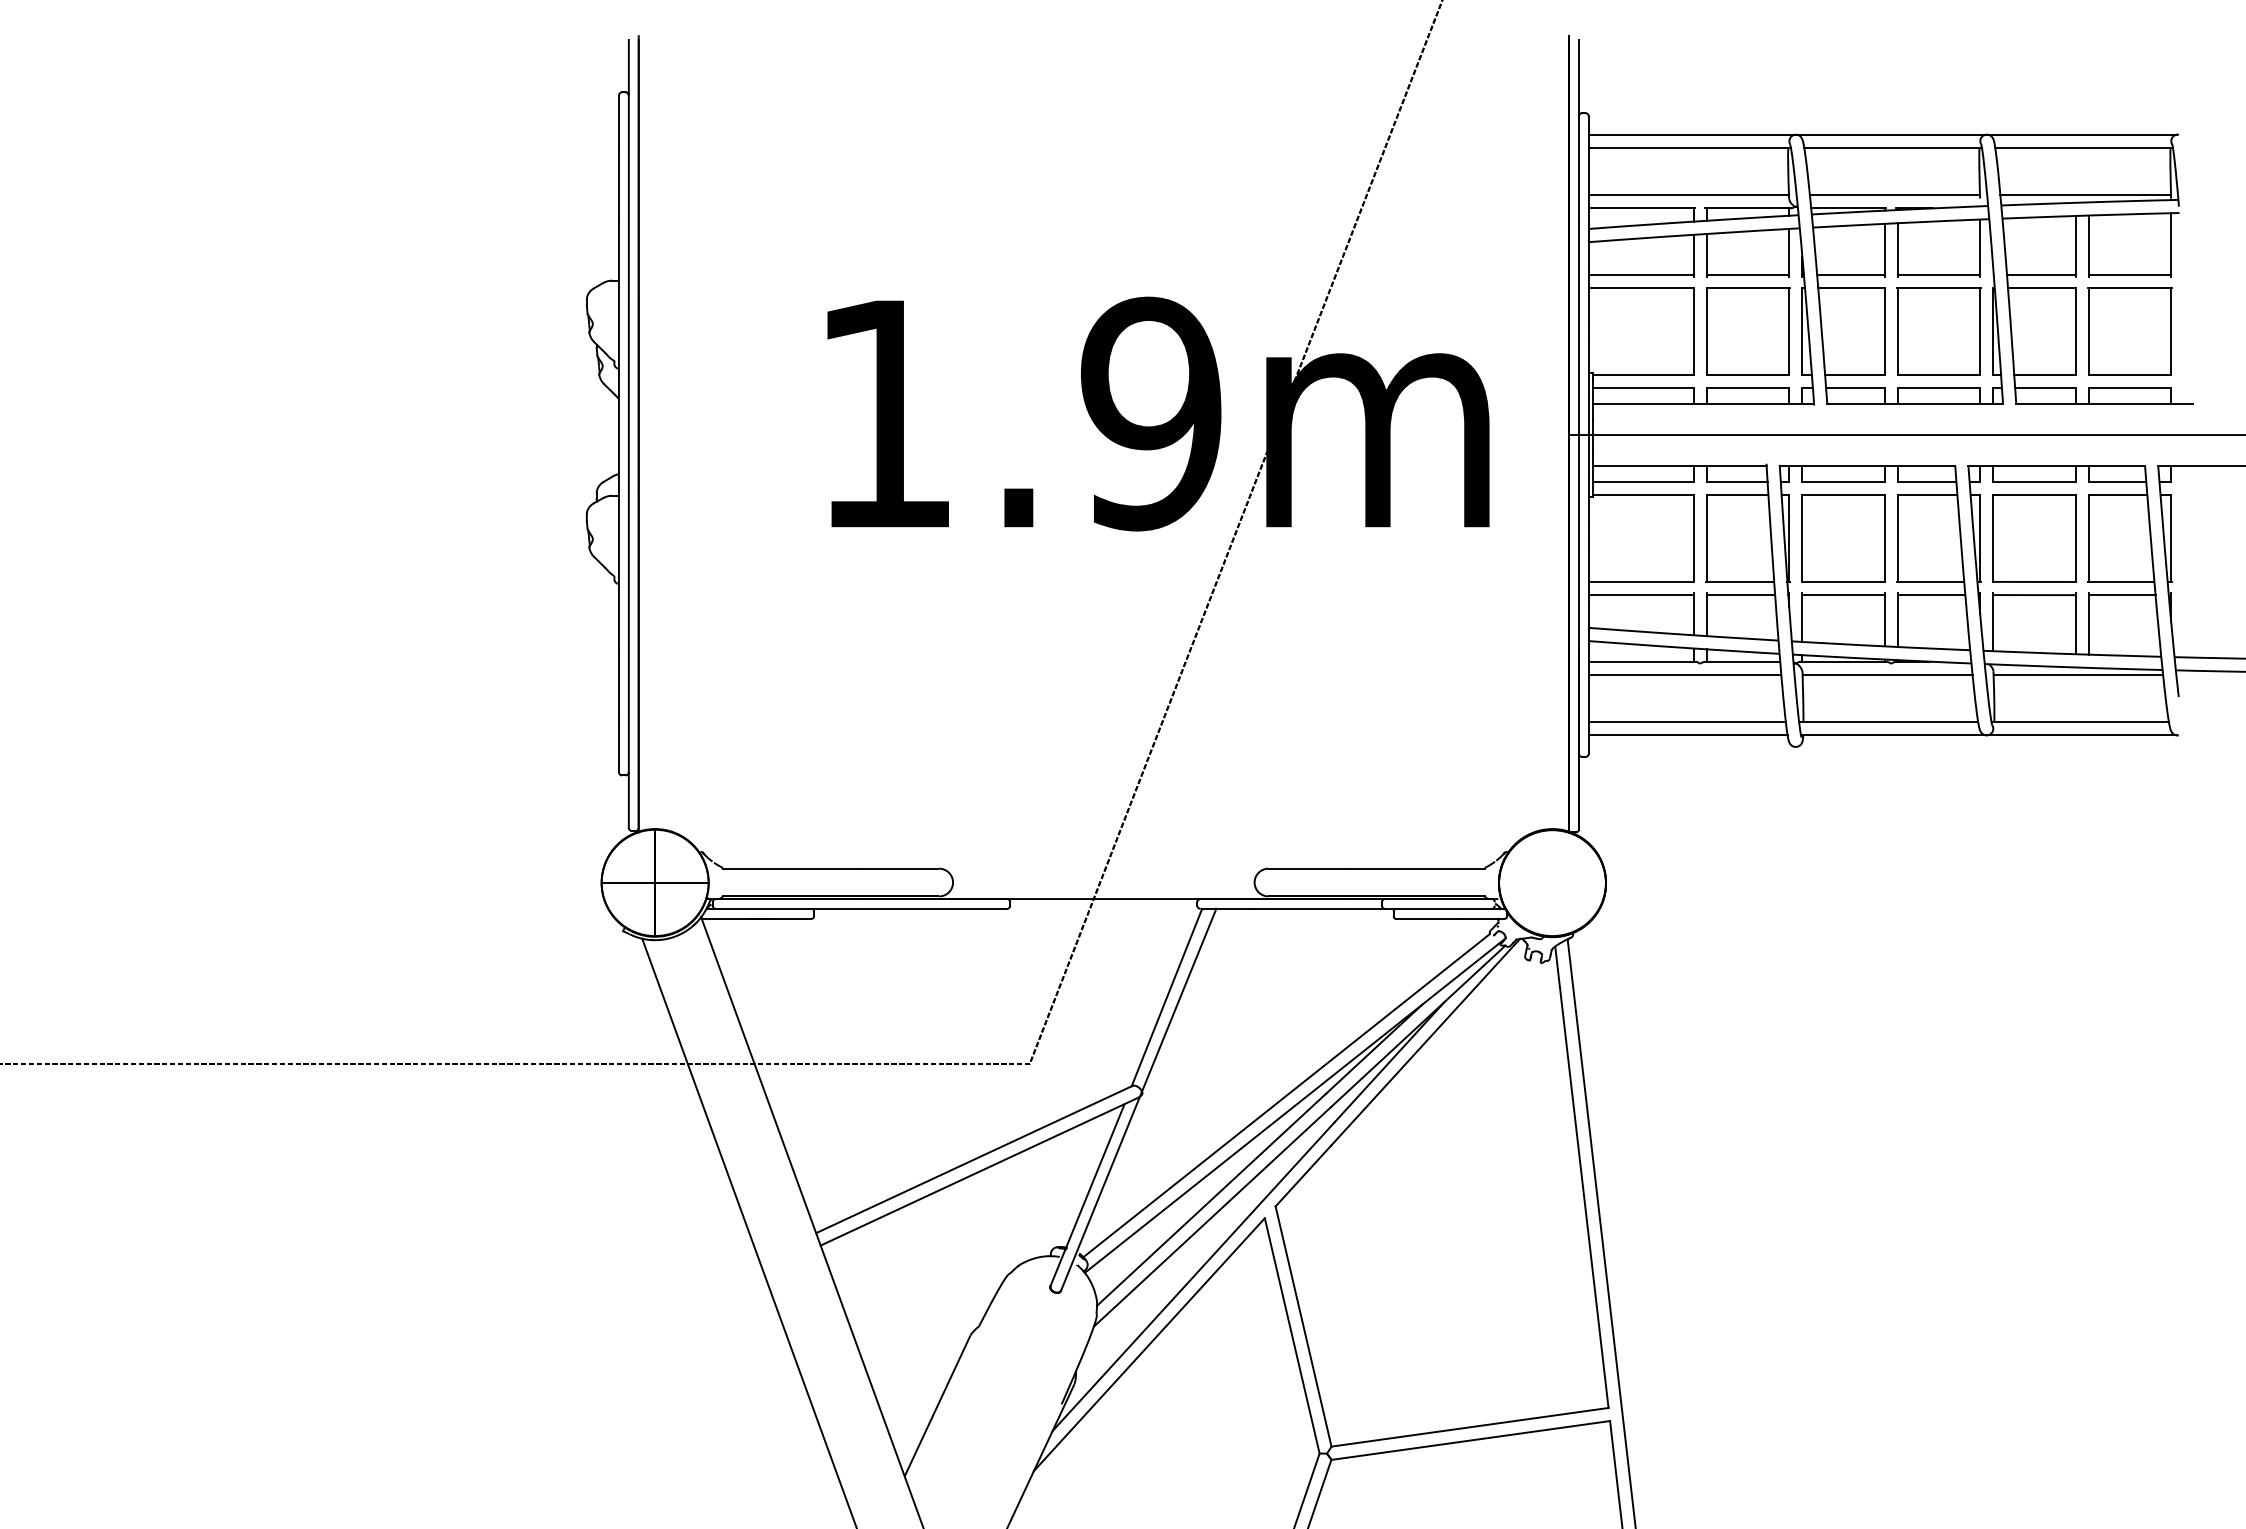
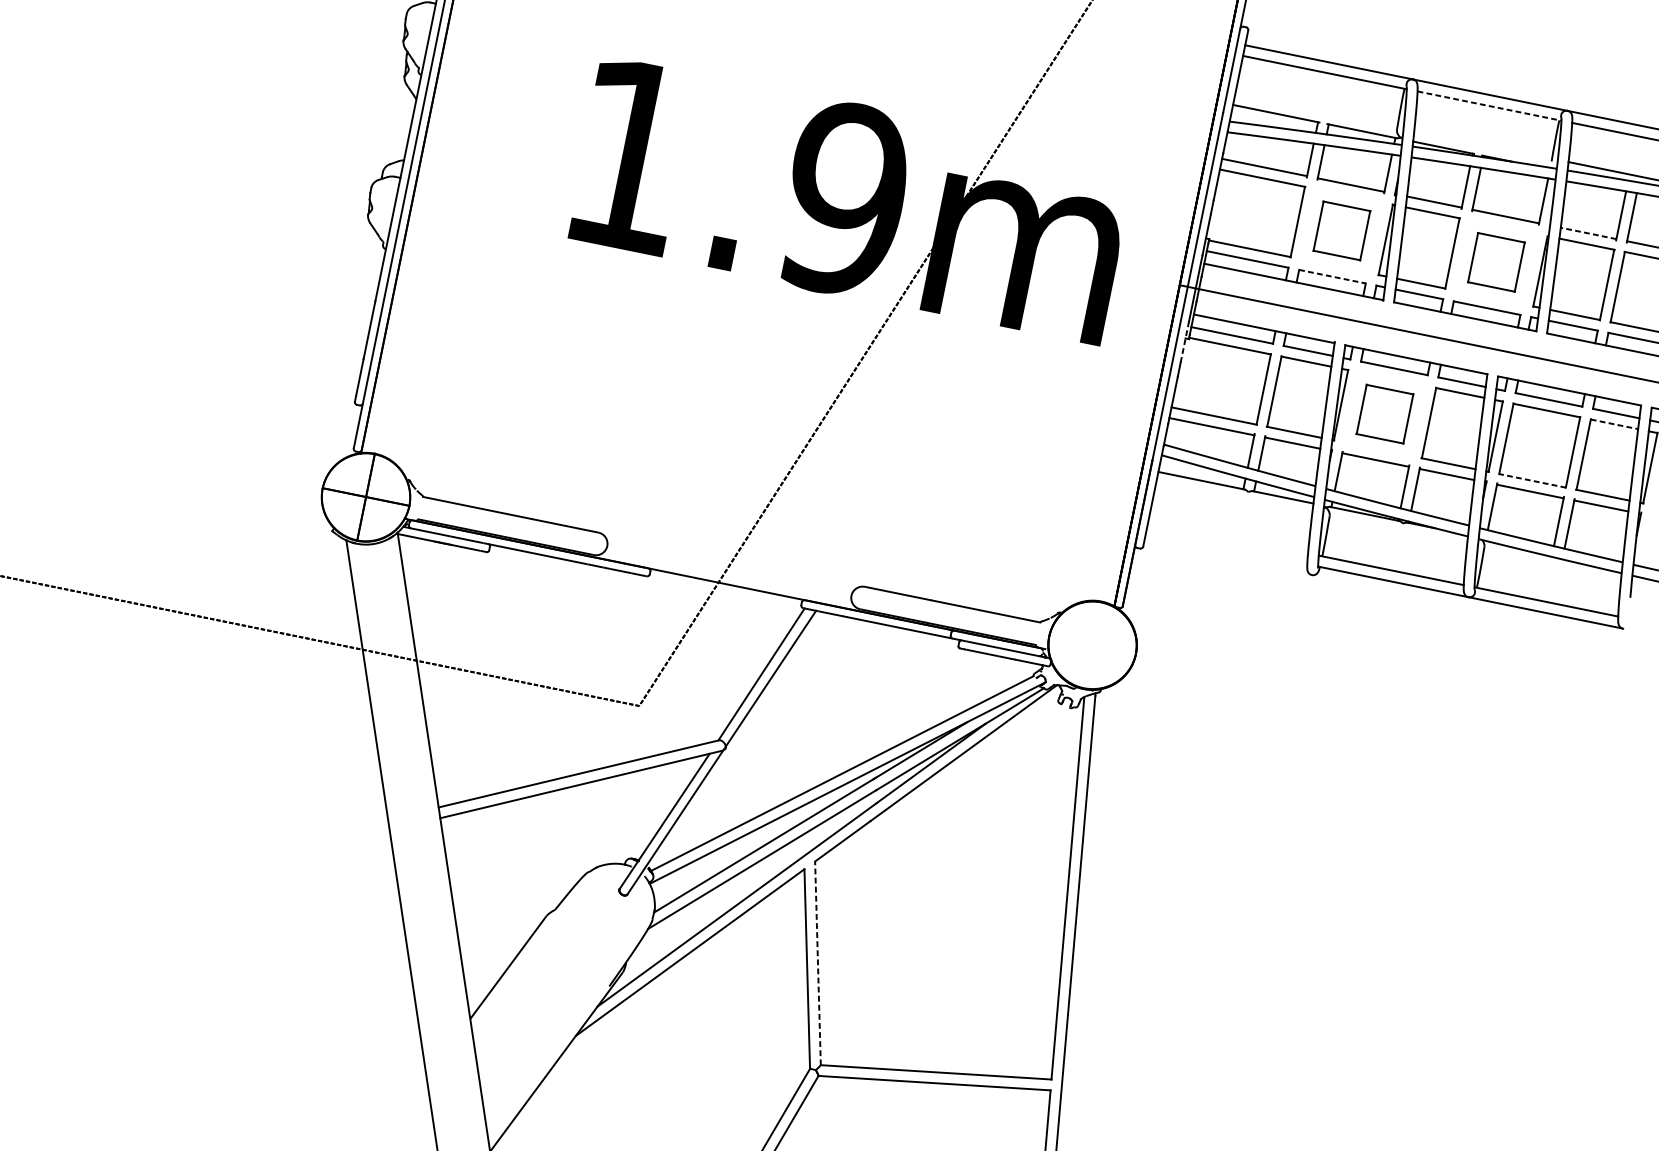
line: (1893, 147) -> (1489, 105), solid -> dashed
line: (1688, 195) -> (1315, 110), removed
line: (1894, 195) -> (1482, 144), removed
line: (2040, 275) -> (1587, 233), solid -> dashed
part: (1748, 331) -> (1342, 230), size x0.7
part: (1938, 331) -> (1496, 262), size x0.7
line: (1748, 388) -> (1332, 277), solid -> dashed
line: (2118, 495) -> (1614, 424), solid -> dashed
line: (1588, 501) -> (1184, 342), solid -> dashed
part: (1843, 538) -> (1384, 414), size x0.7
line: (2034, 581) -> (1532, 480), solid -> dashed
line: (1684, 674) -> (1233, 498), removed
line: (1887, 674) -> (1398, 531), removed
line: (2078, 674) -> (1552, 563), removed
line: (1686, 722) -> (1227, 537), removed
line: (1687, 735) -> (1226, 548), removed
line: (1303, 1326) -> (817, 963), solid -> dashed

